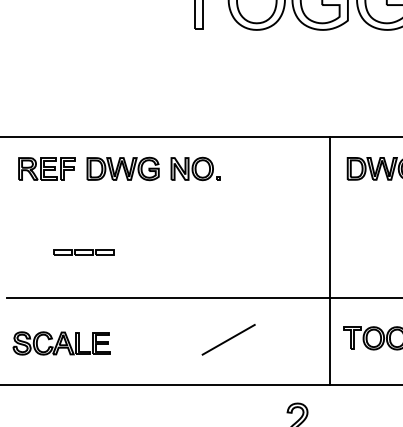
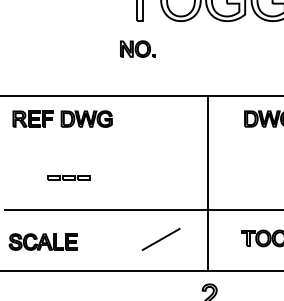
part: (195, 168) -> (137, 48), moved
part: (82, 251) -> (68, 177), moved
line: (329, 260) -> (207, 183), moved

